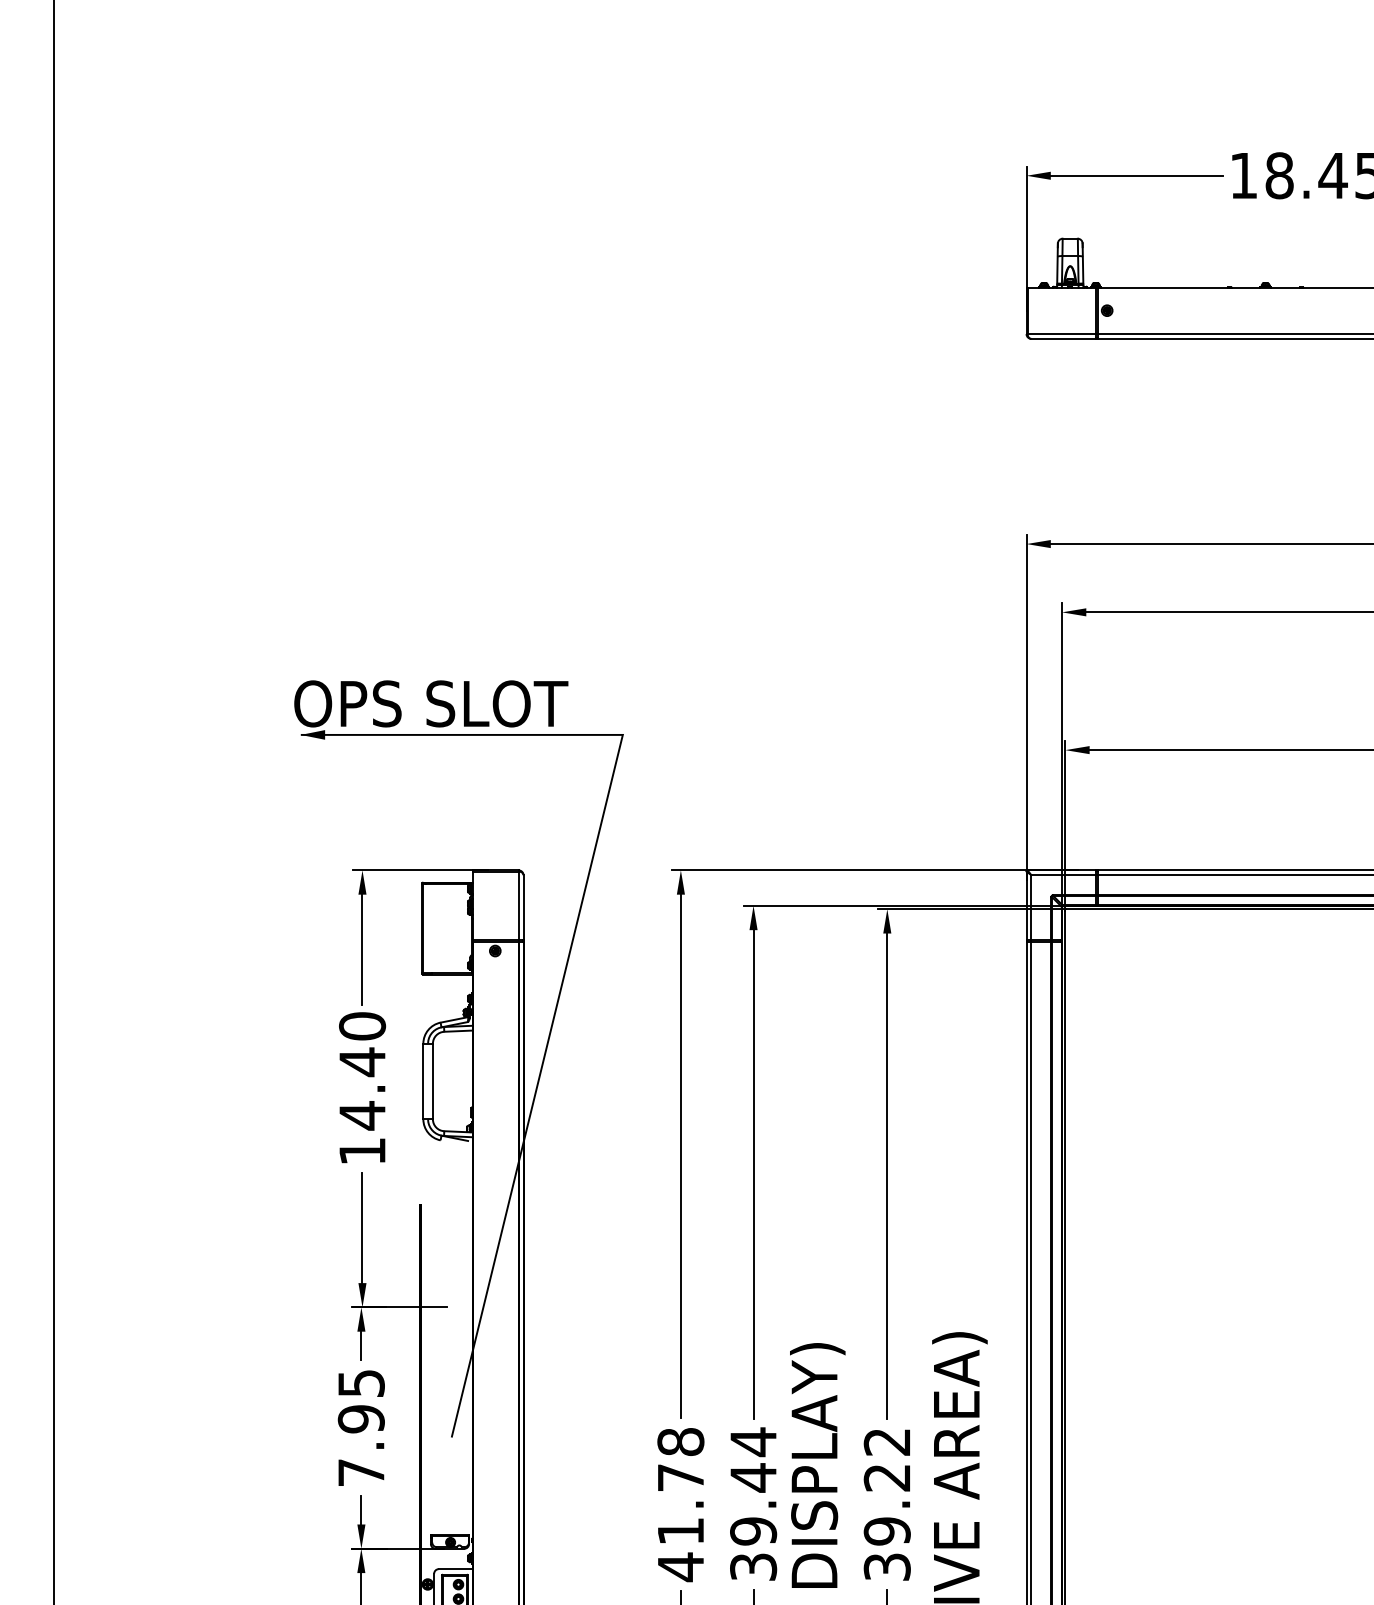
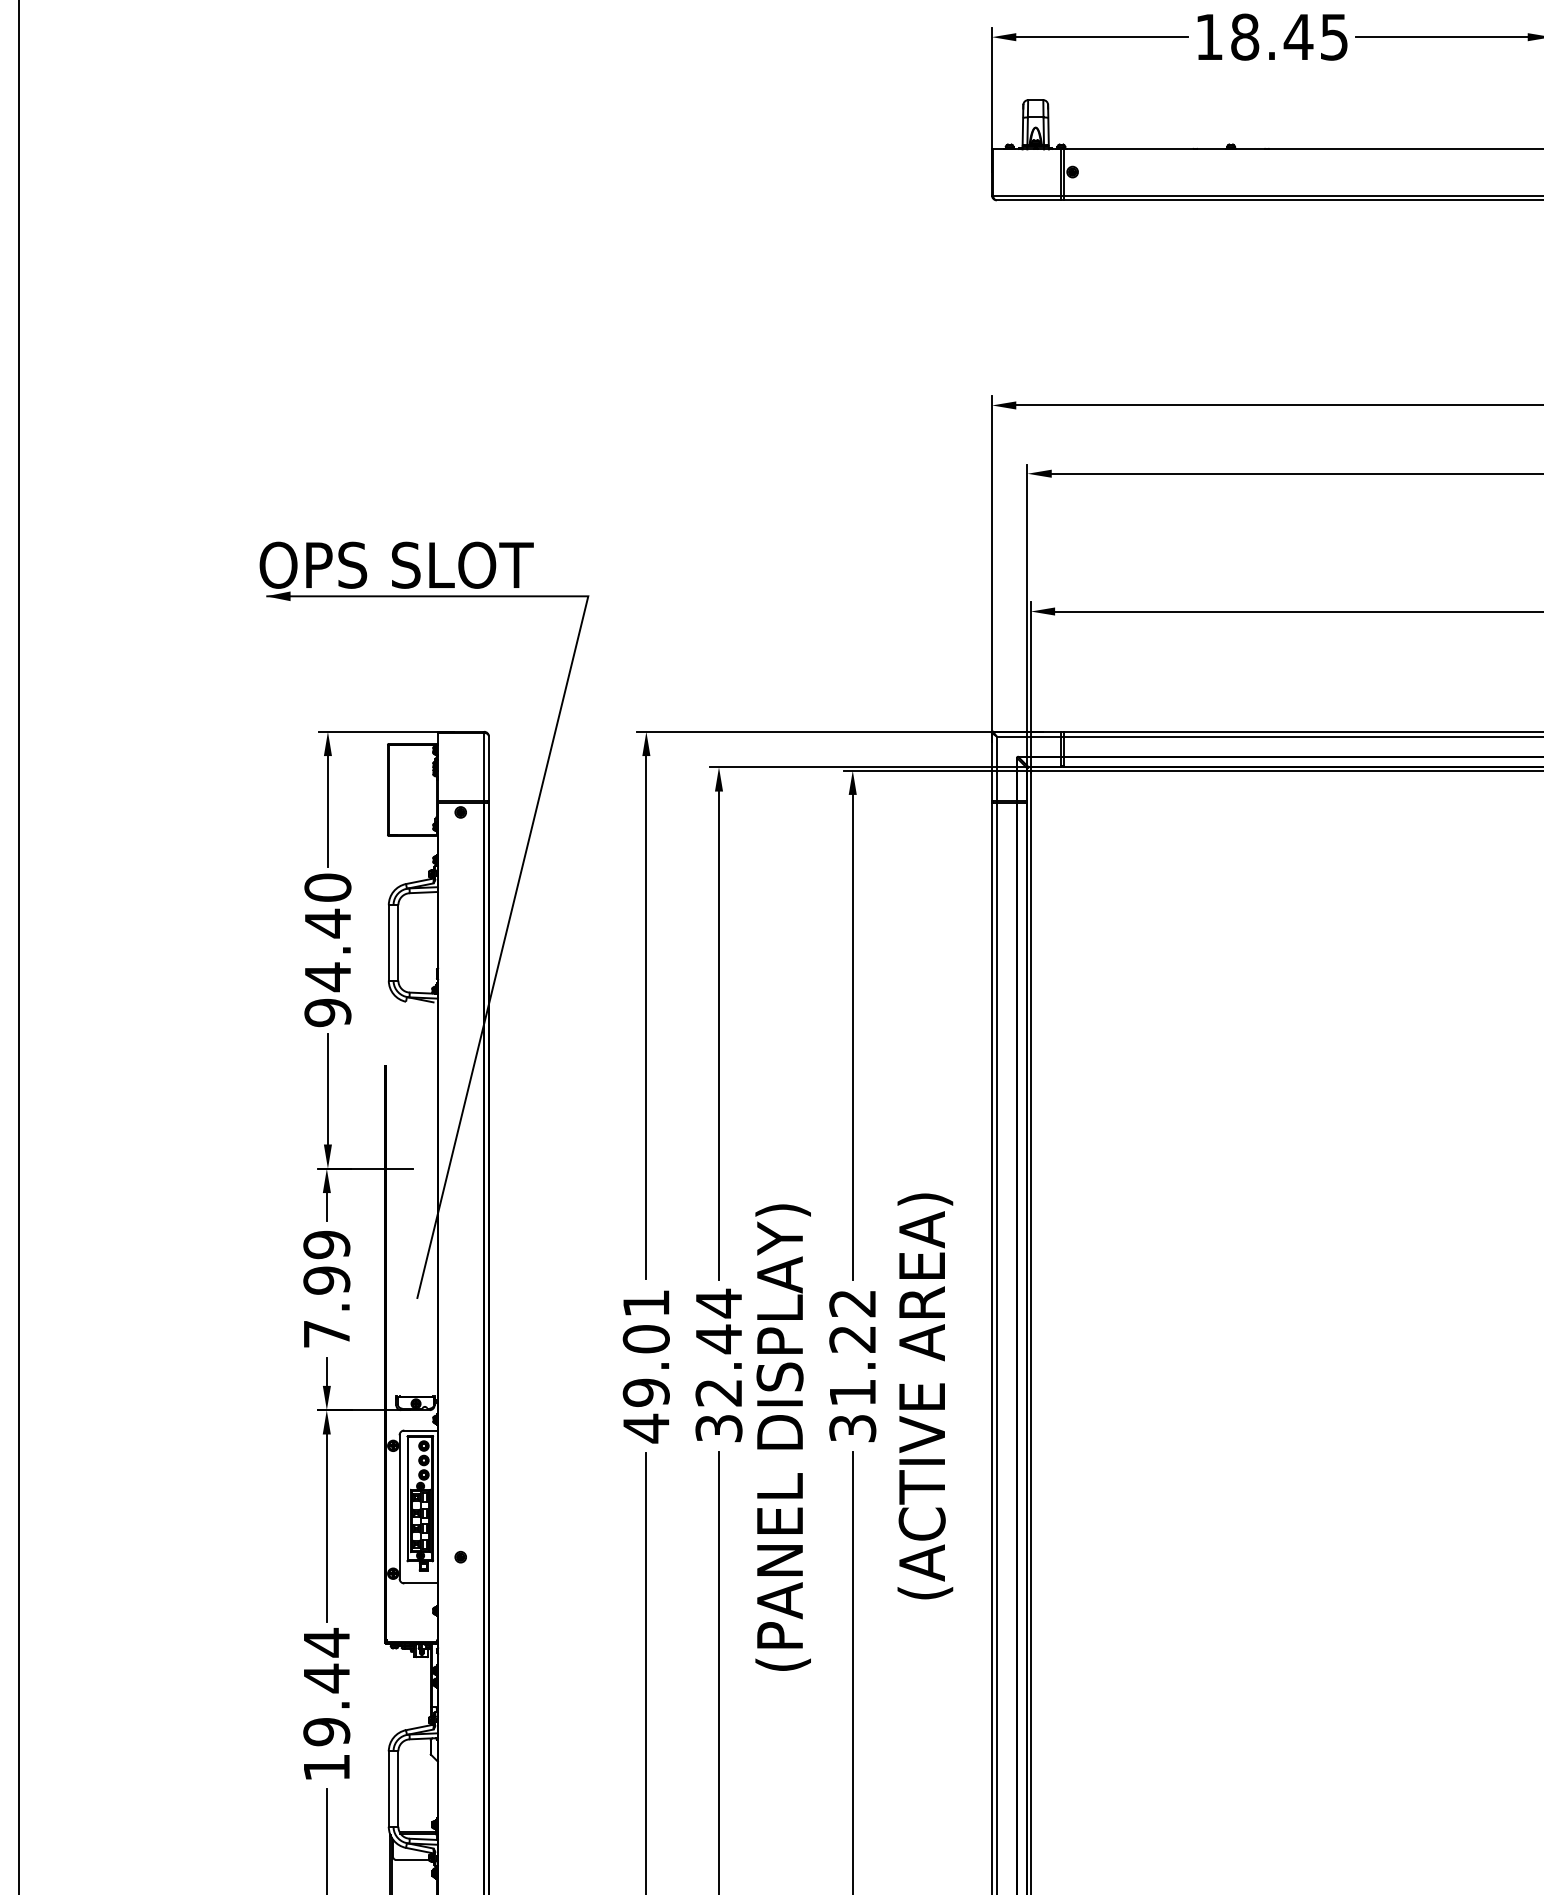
text: (362, 1151) -> (327, 1012), 14.40 -> 94.40
text: (361, 1383) -> (326, 1244), 7.95 -> 7.99
text: (680, 1486) -> (645, 1347), 41.78 -> 49.01
text: (753, 1531) -> (718, 1392), 39.44 -> 32.44
text: (887, 1531) -> (852, 1392), 39.22 -> 31.22

